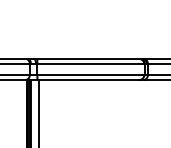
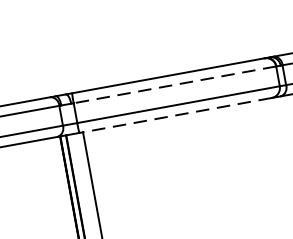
line: (90, 64) -> (174, 85), solid -> dashed
line: (88, 79) -> (175, 114), solid -> dashed

